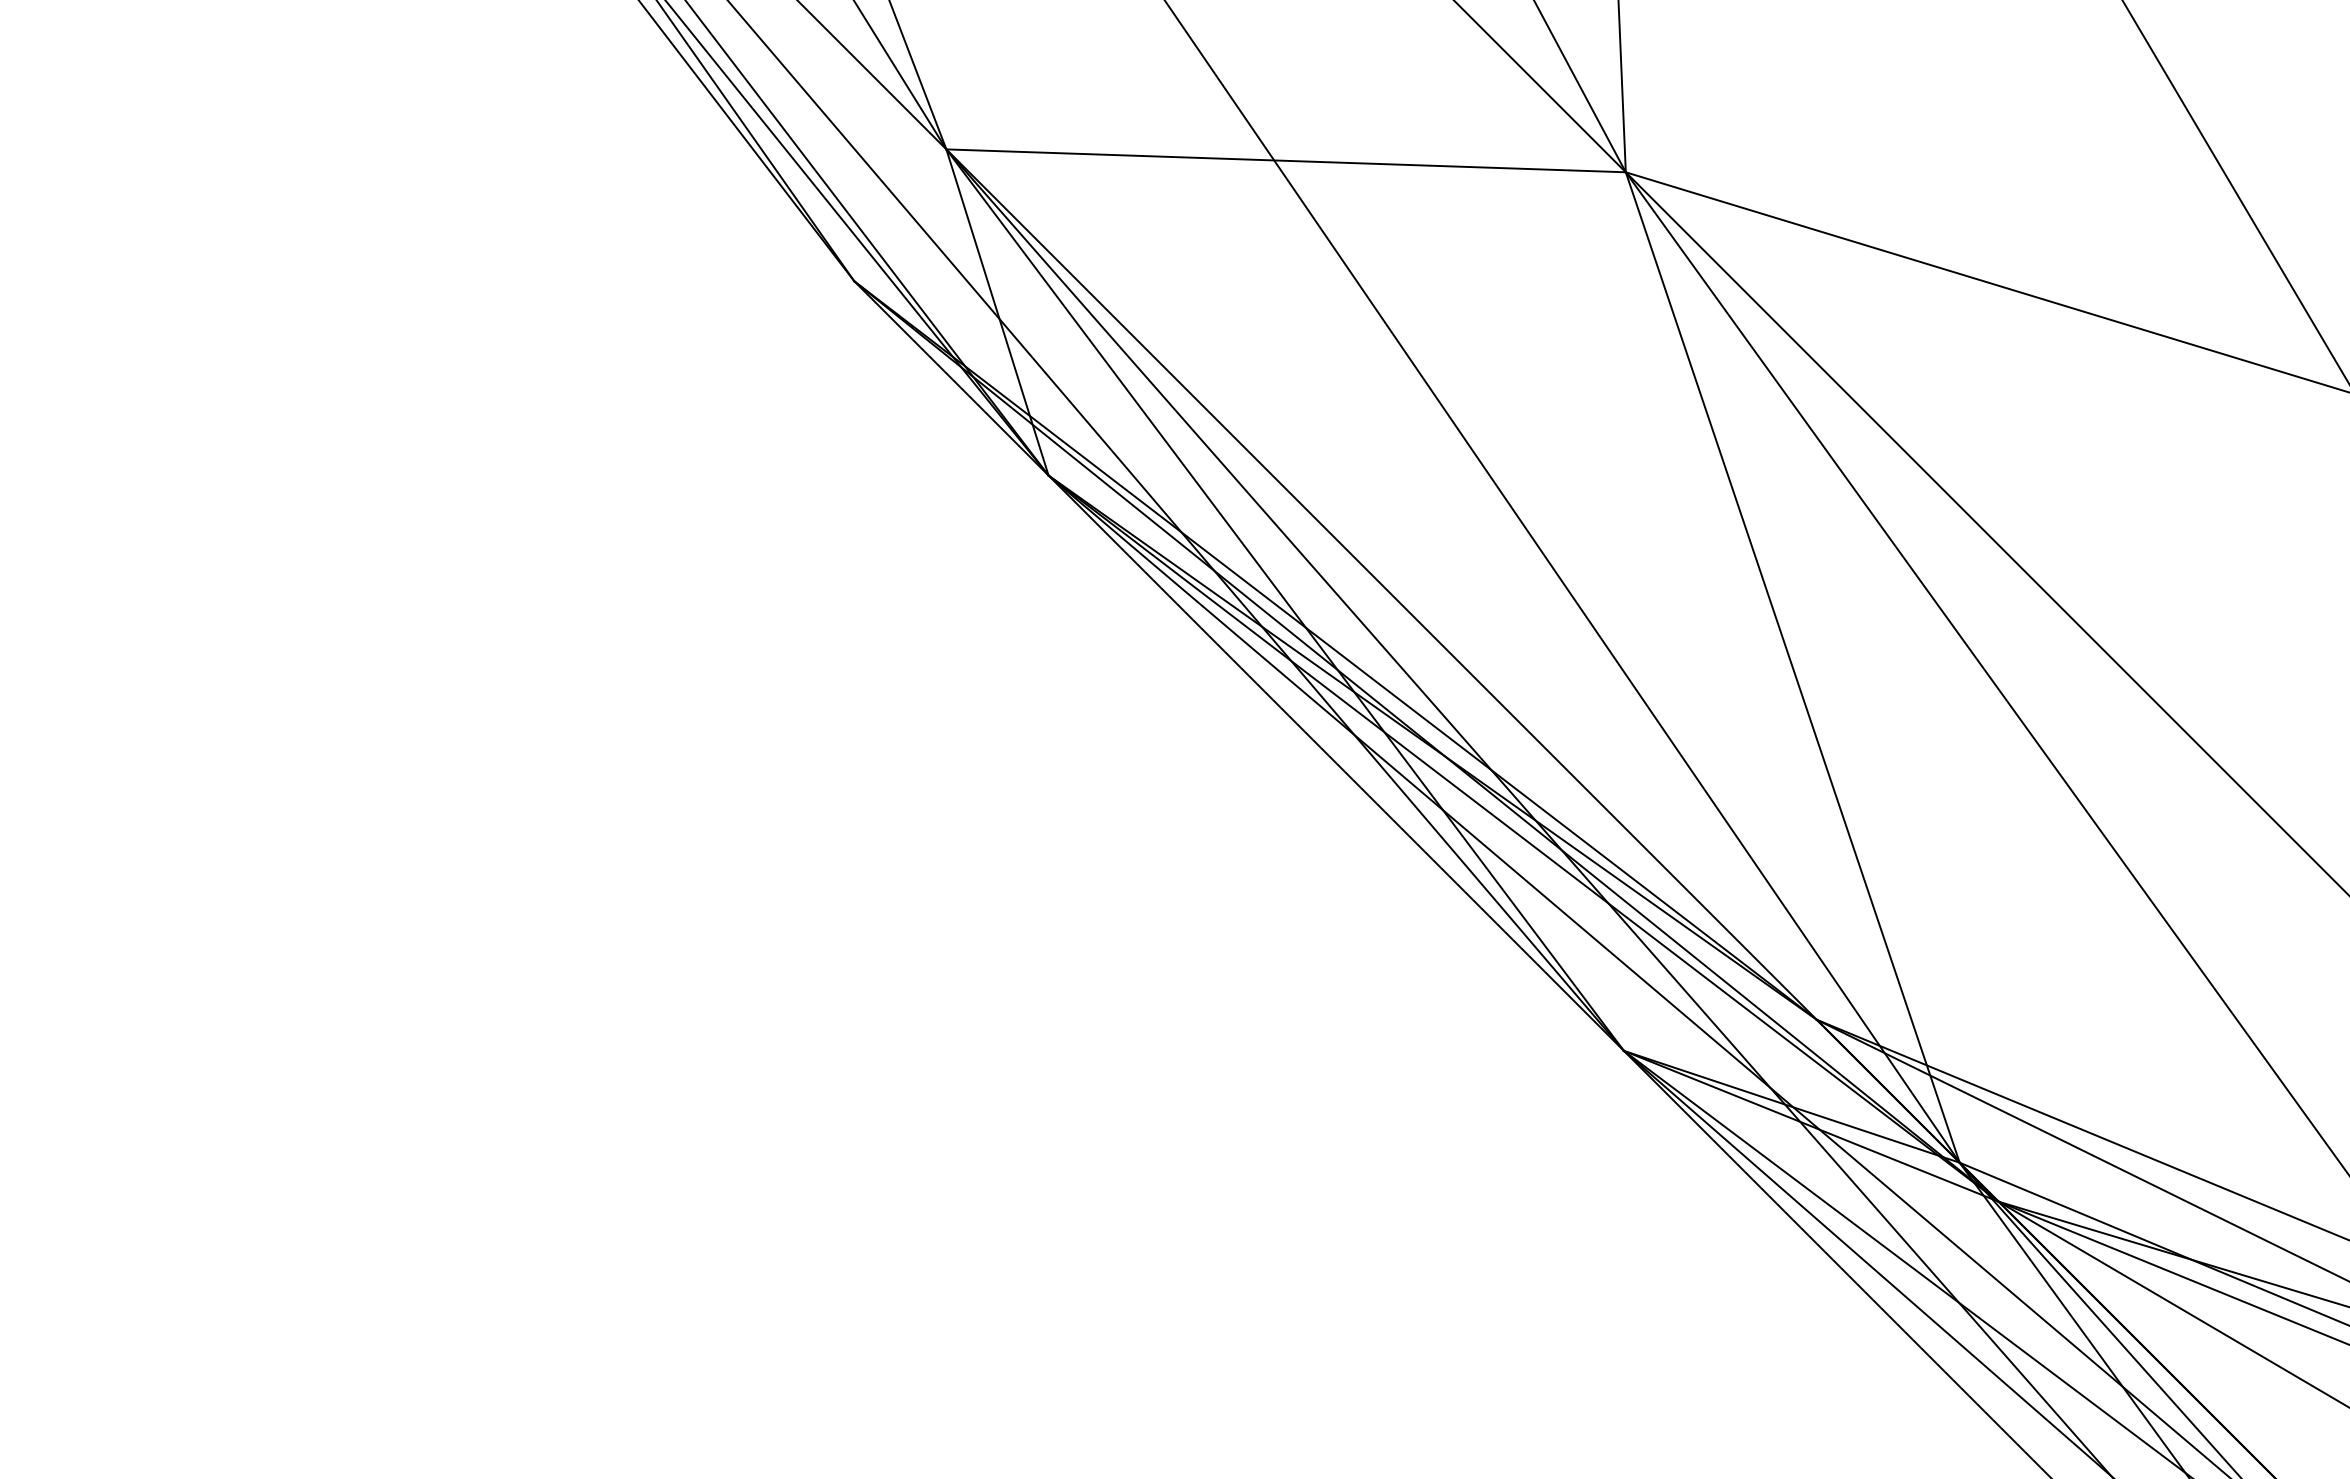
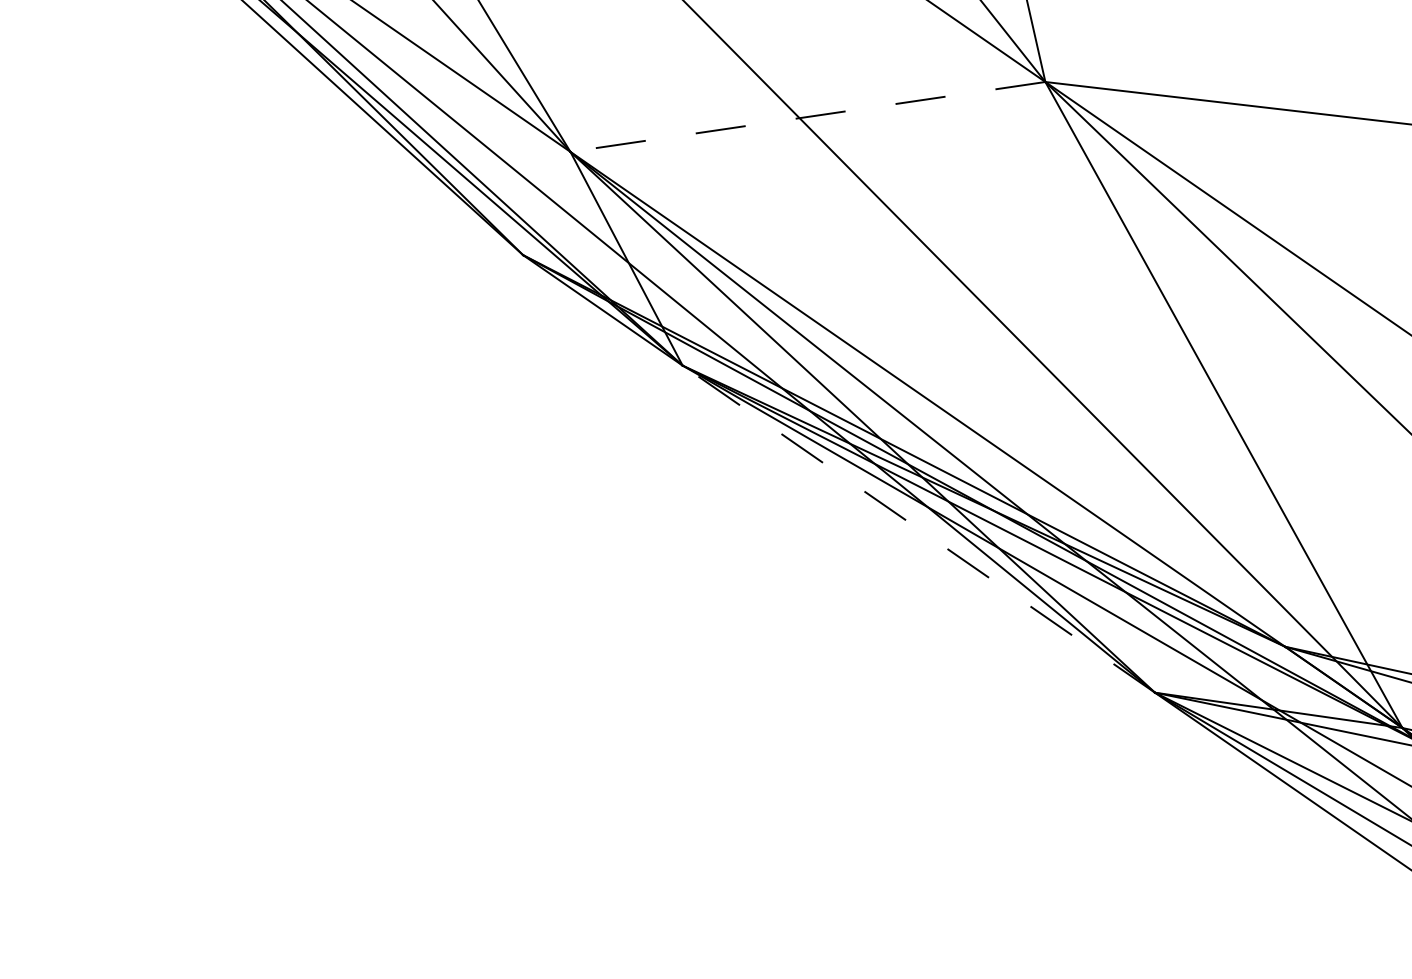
line: (1286, 160) -> (808, 116), solid -> dashed
line: (1336, 763) -> (919, 529), solid -> dashed

